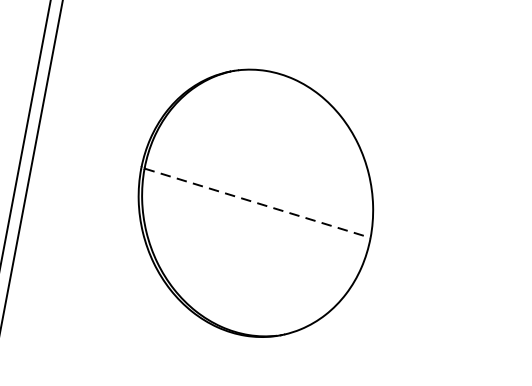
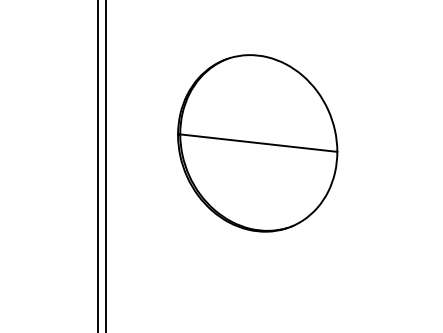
line: (258, 203) -> (259, 143), dashed -> solid

